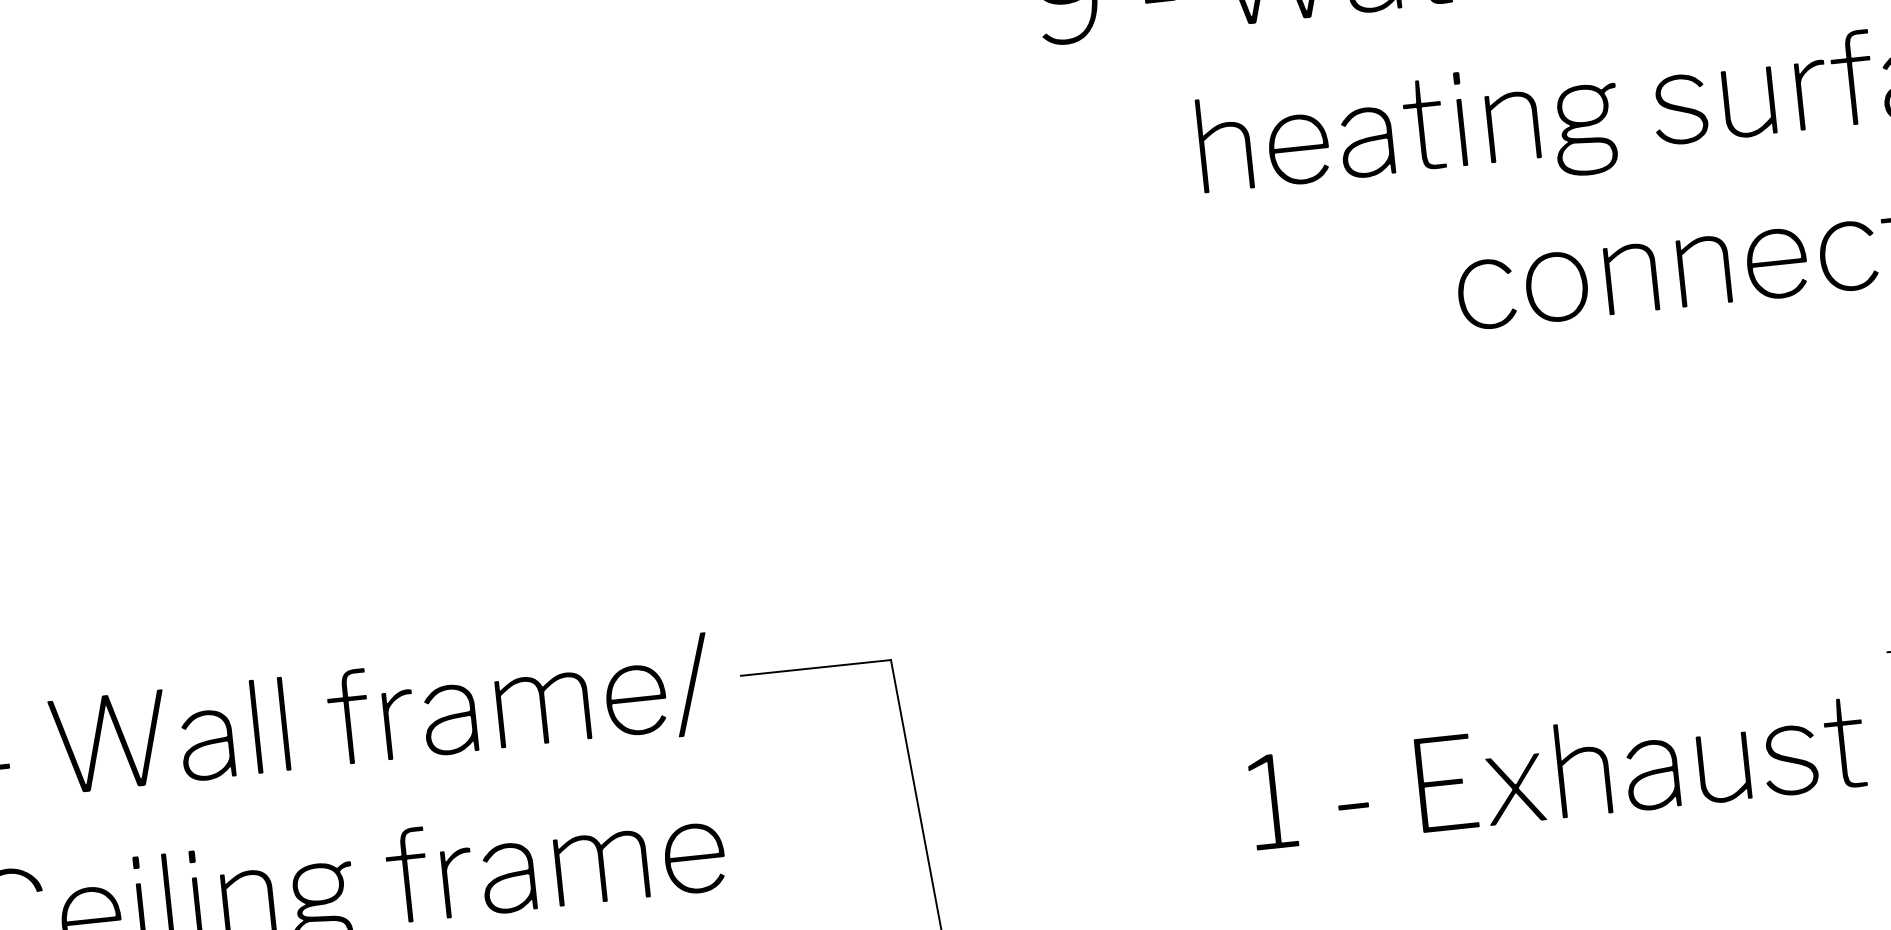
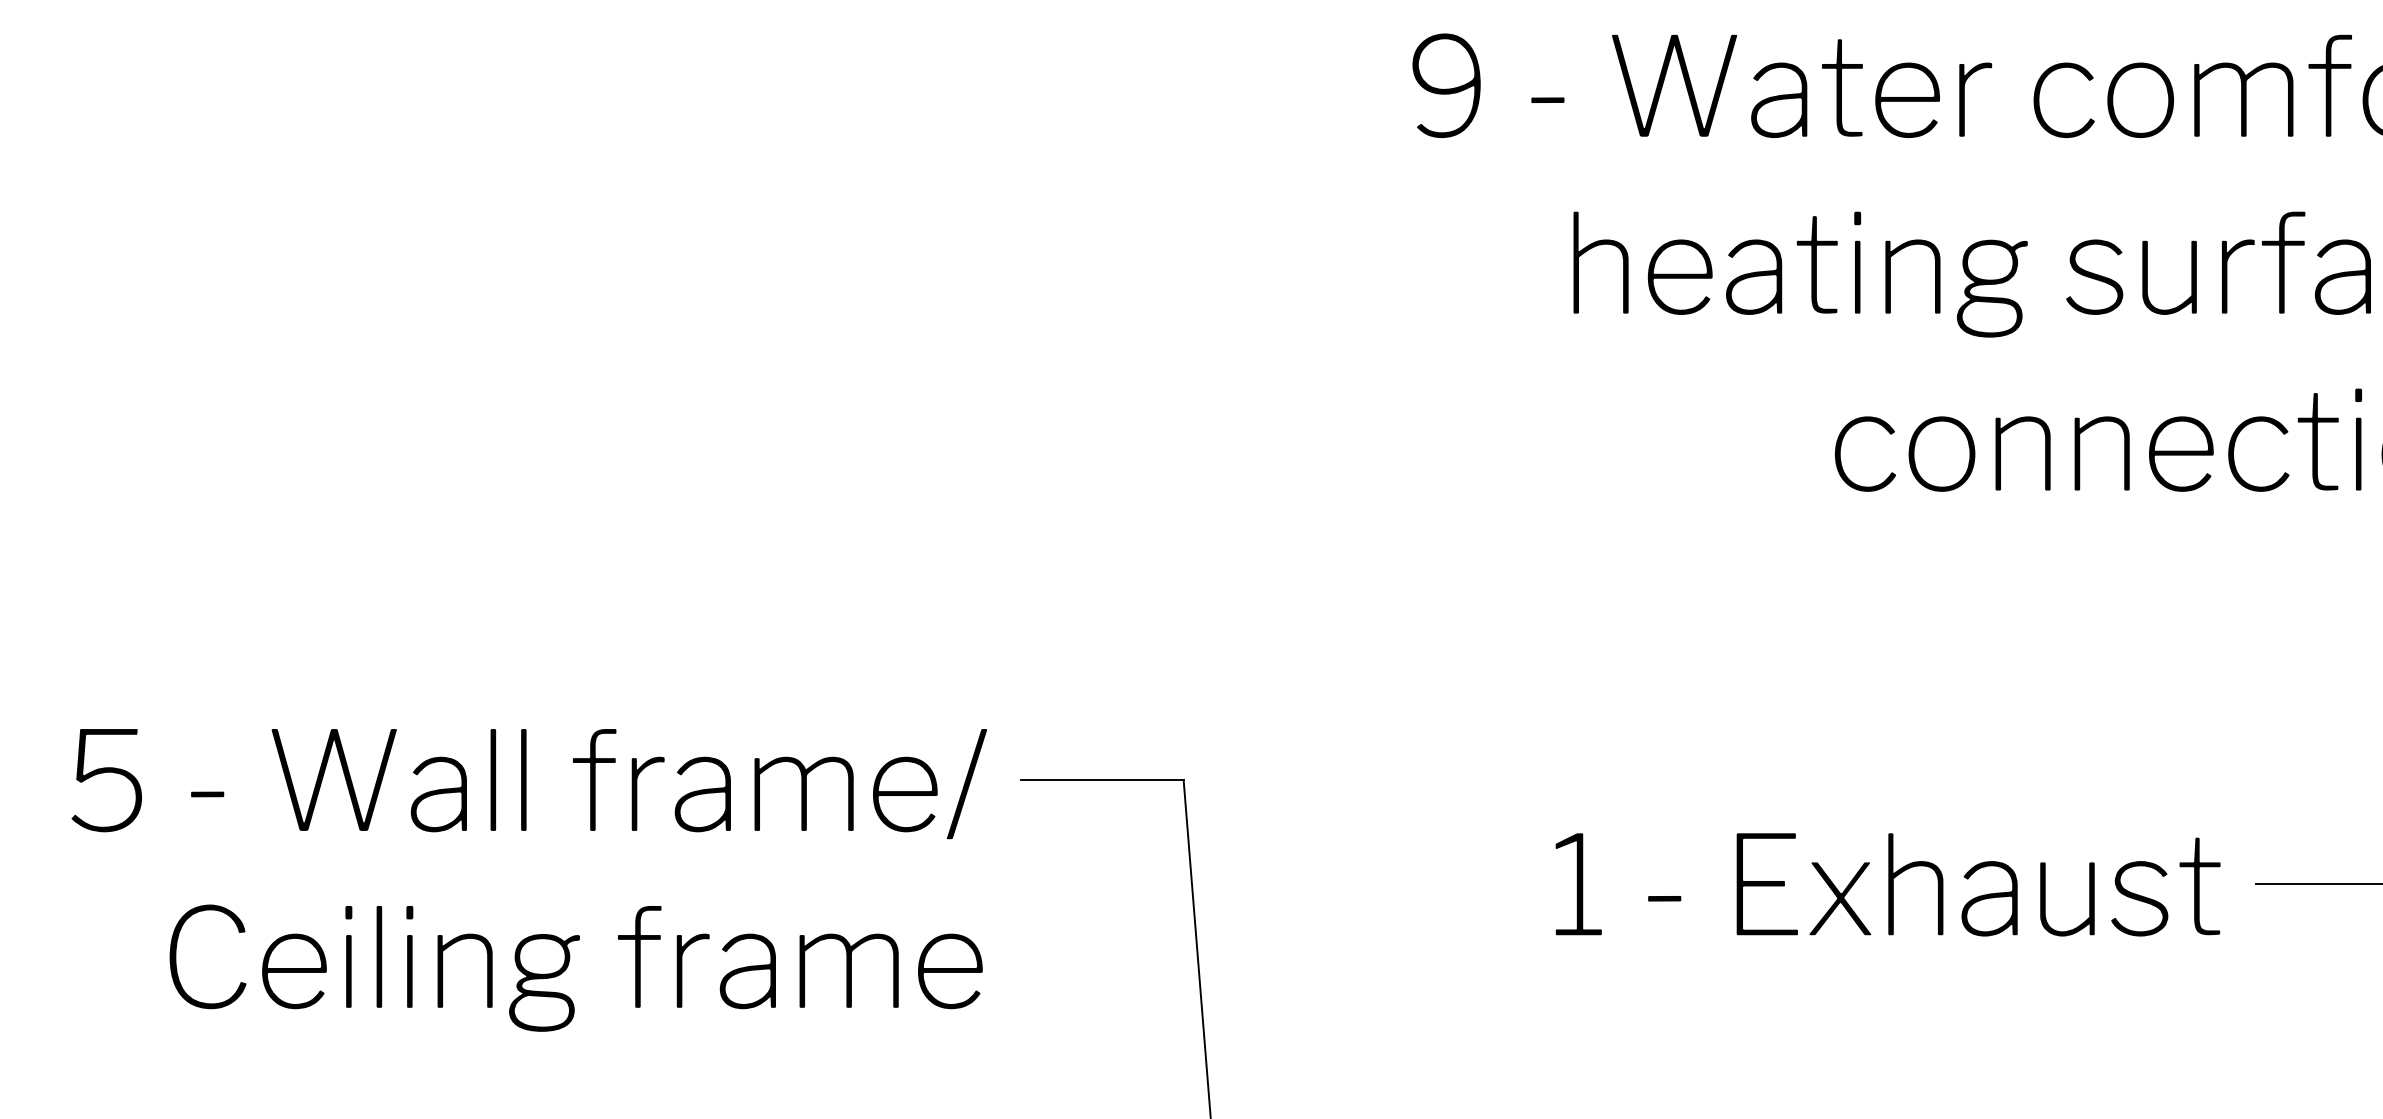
text: (1557, 771) -> (1887, 884), moved

